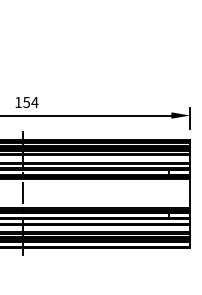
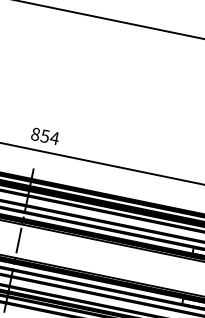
text: (18, 102) -> (35, 134), 154 -> 854

